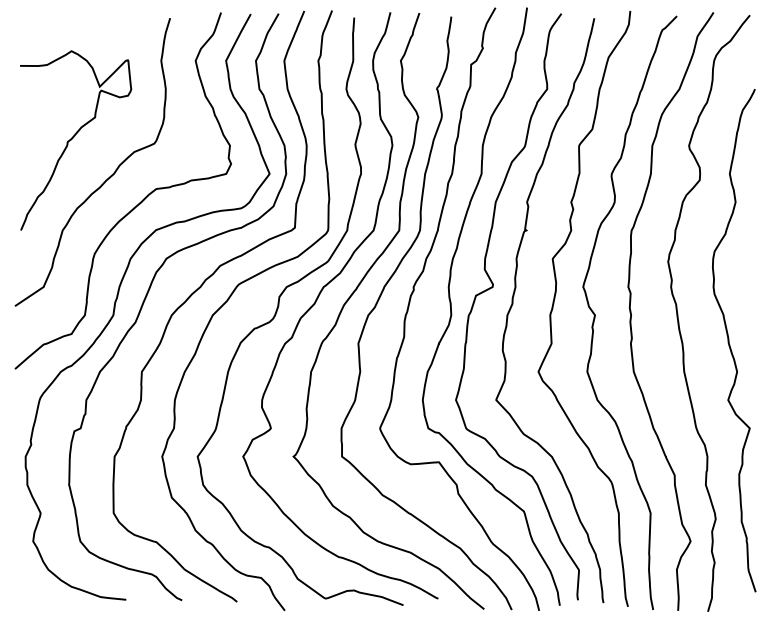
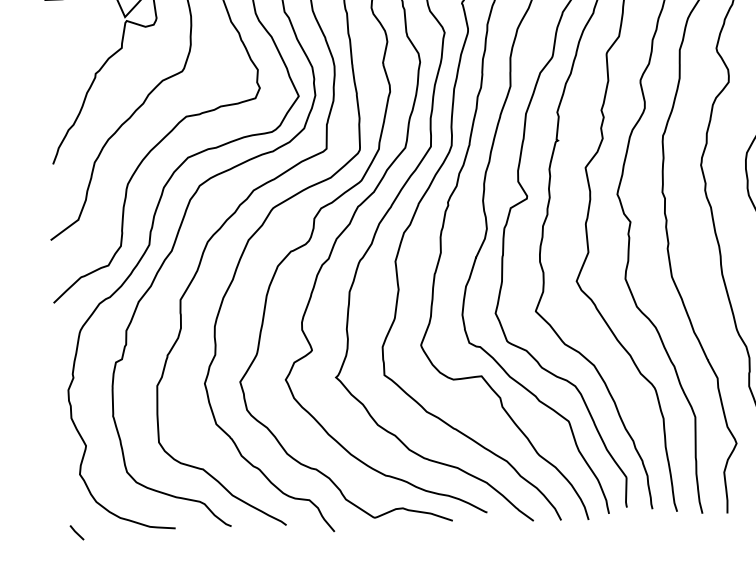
line: (27, 599) -> (76, 532), added

